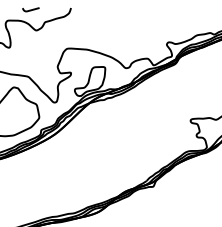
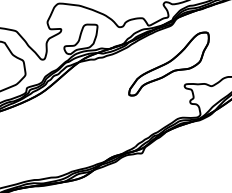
part: (174, 100) -> (168, 63), added

